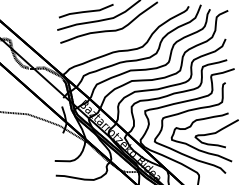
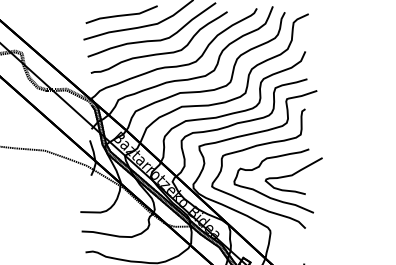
part: (117, 39) -> (162, 52), added

